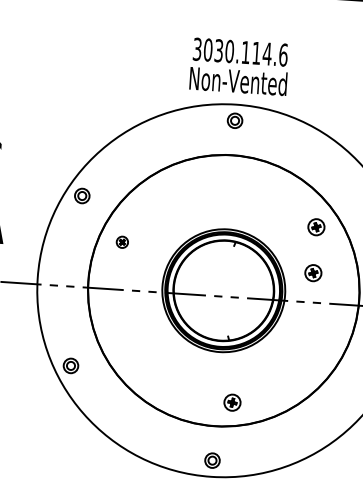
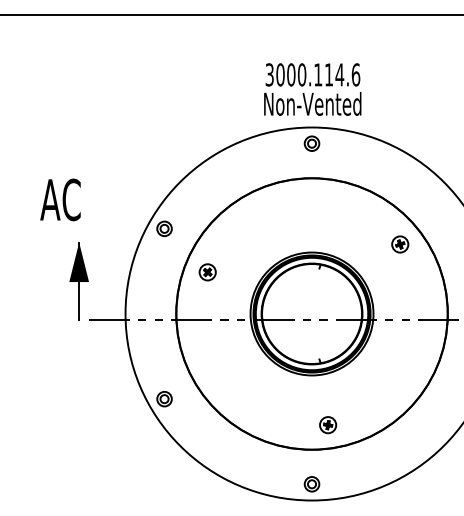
text: (219, 50) -> (291, 74), 3030.114.6 -> 3000.114.6
part: (122, 242) -> (207, 272), size x1.43
part: (313, 273) -> (400, 290), removed

